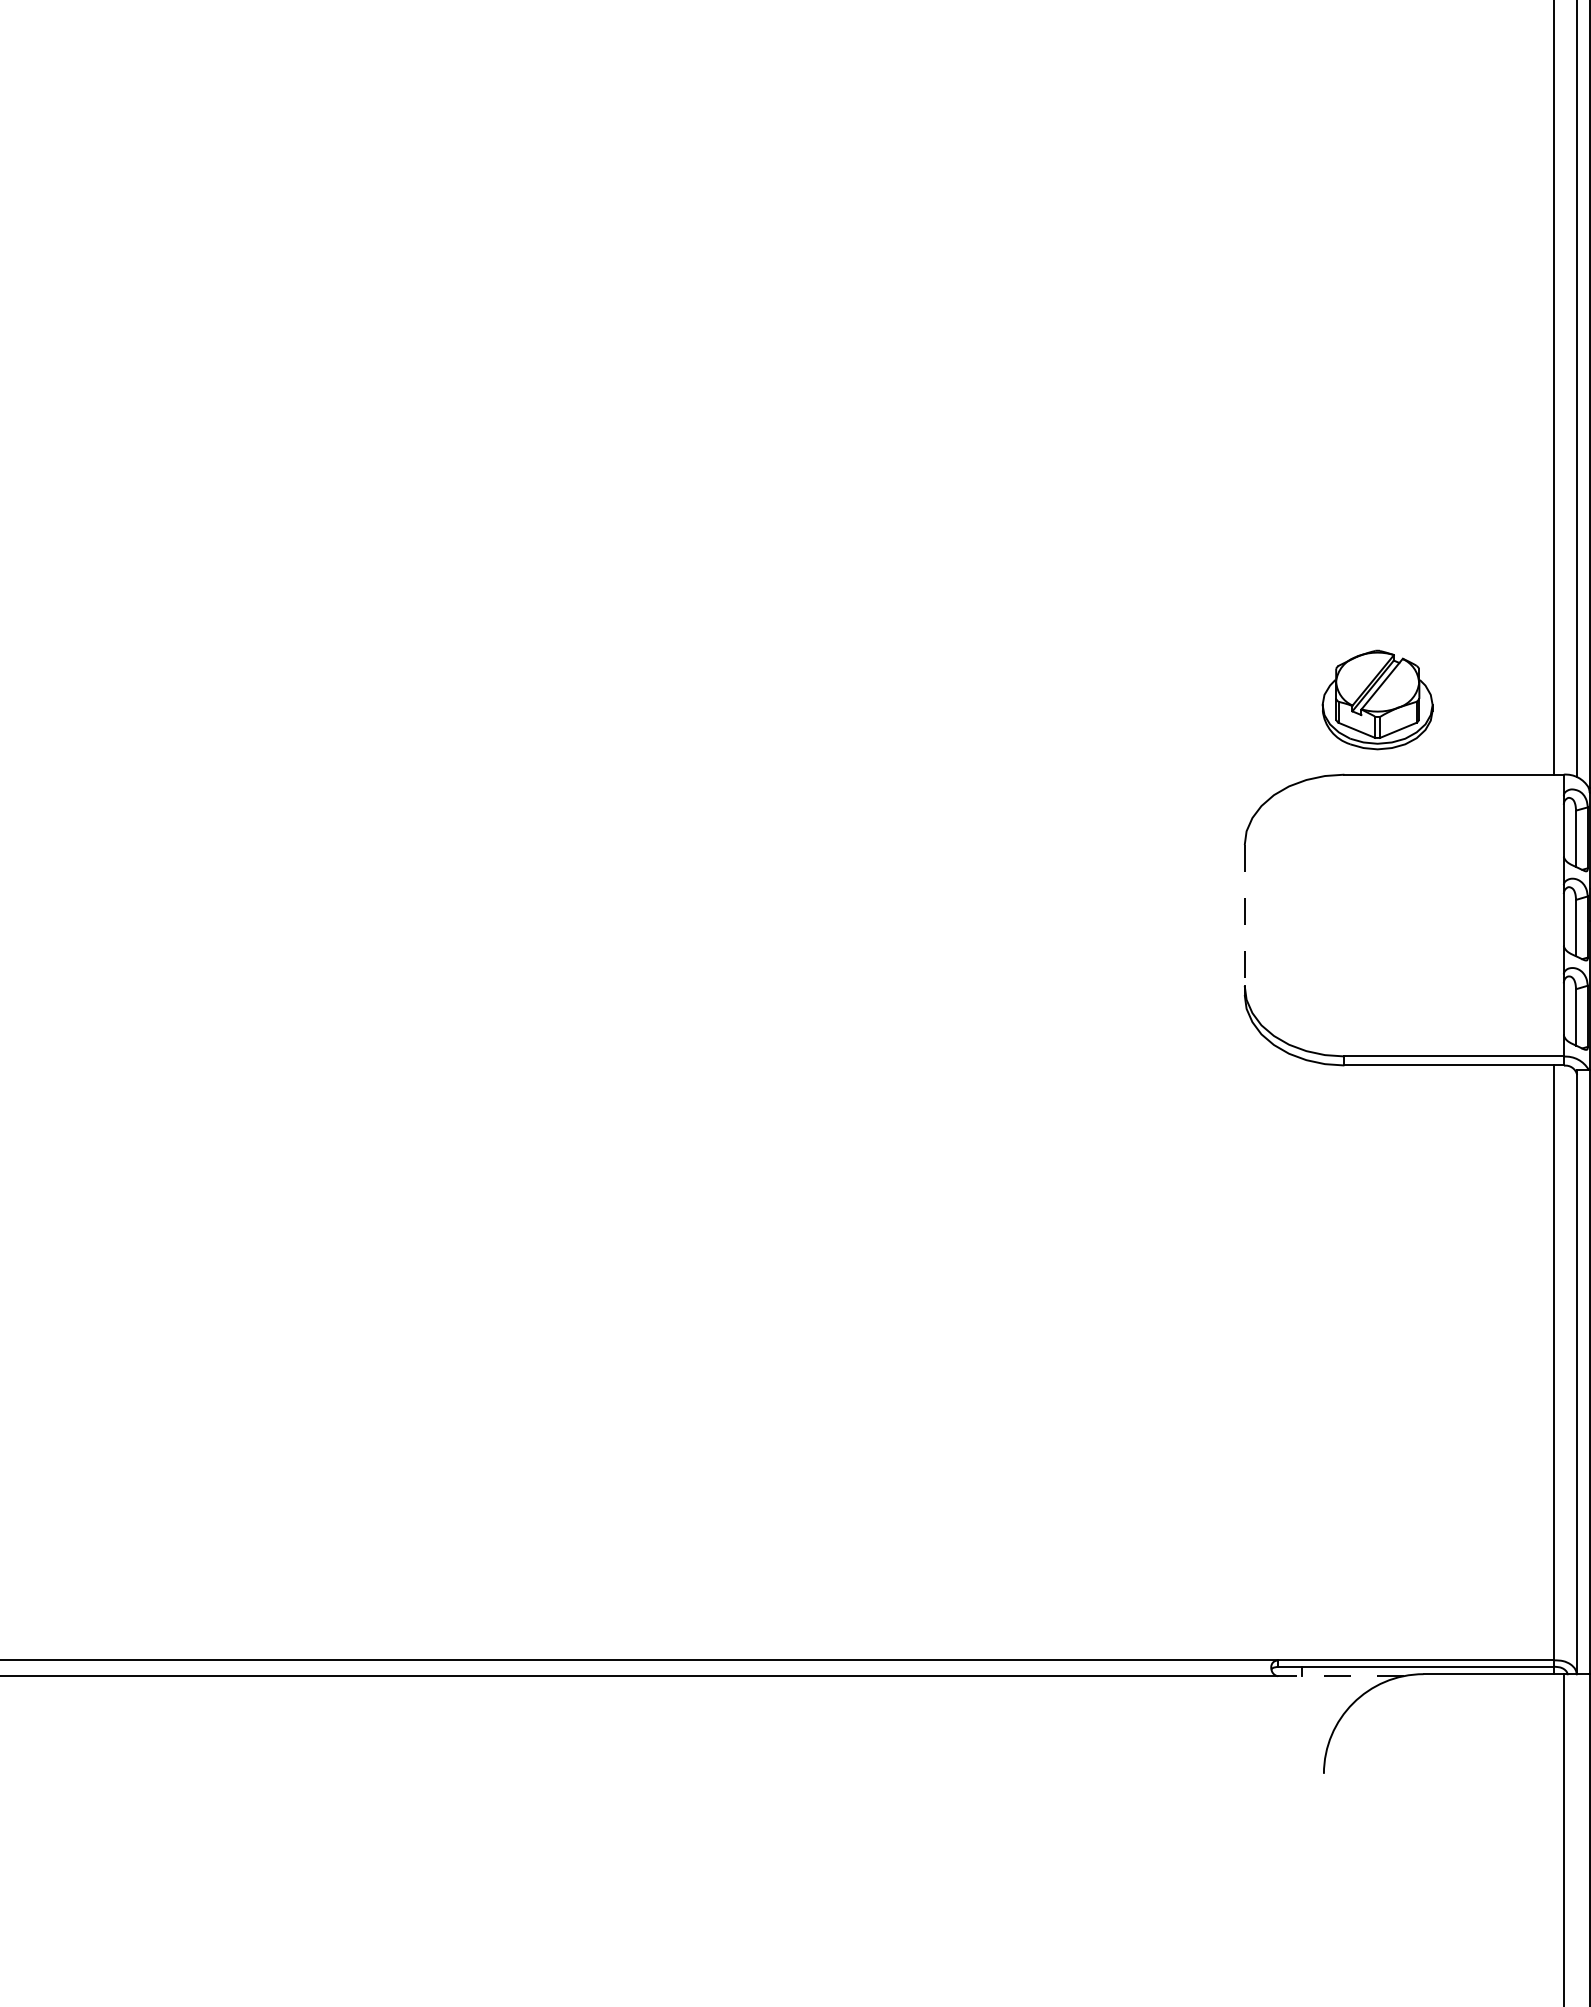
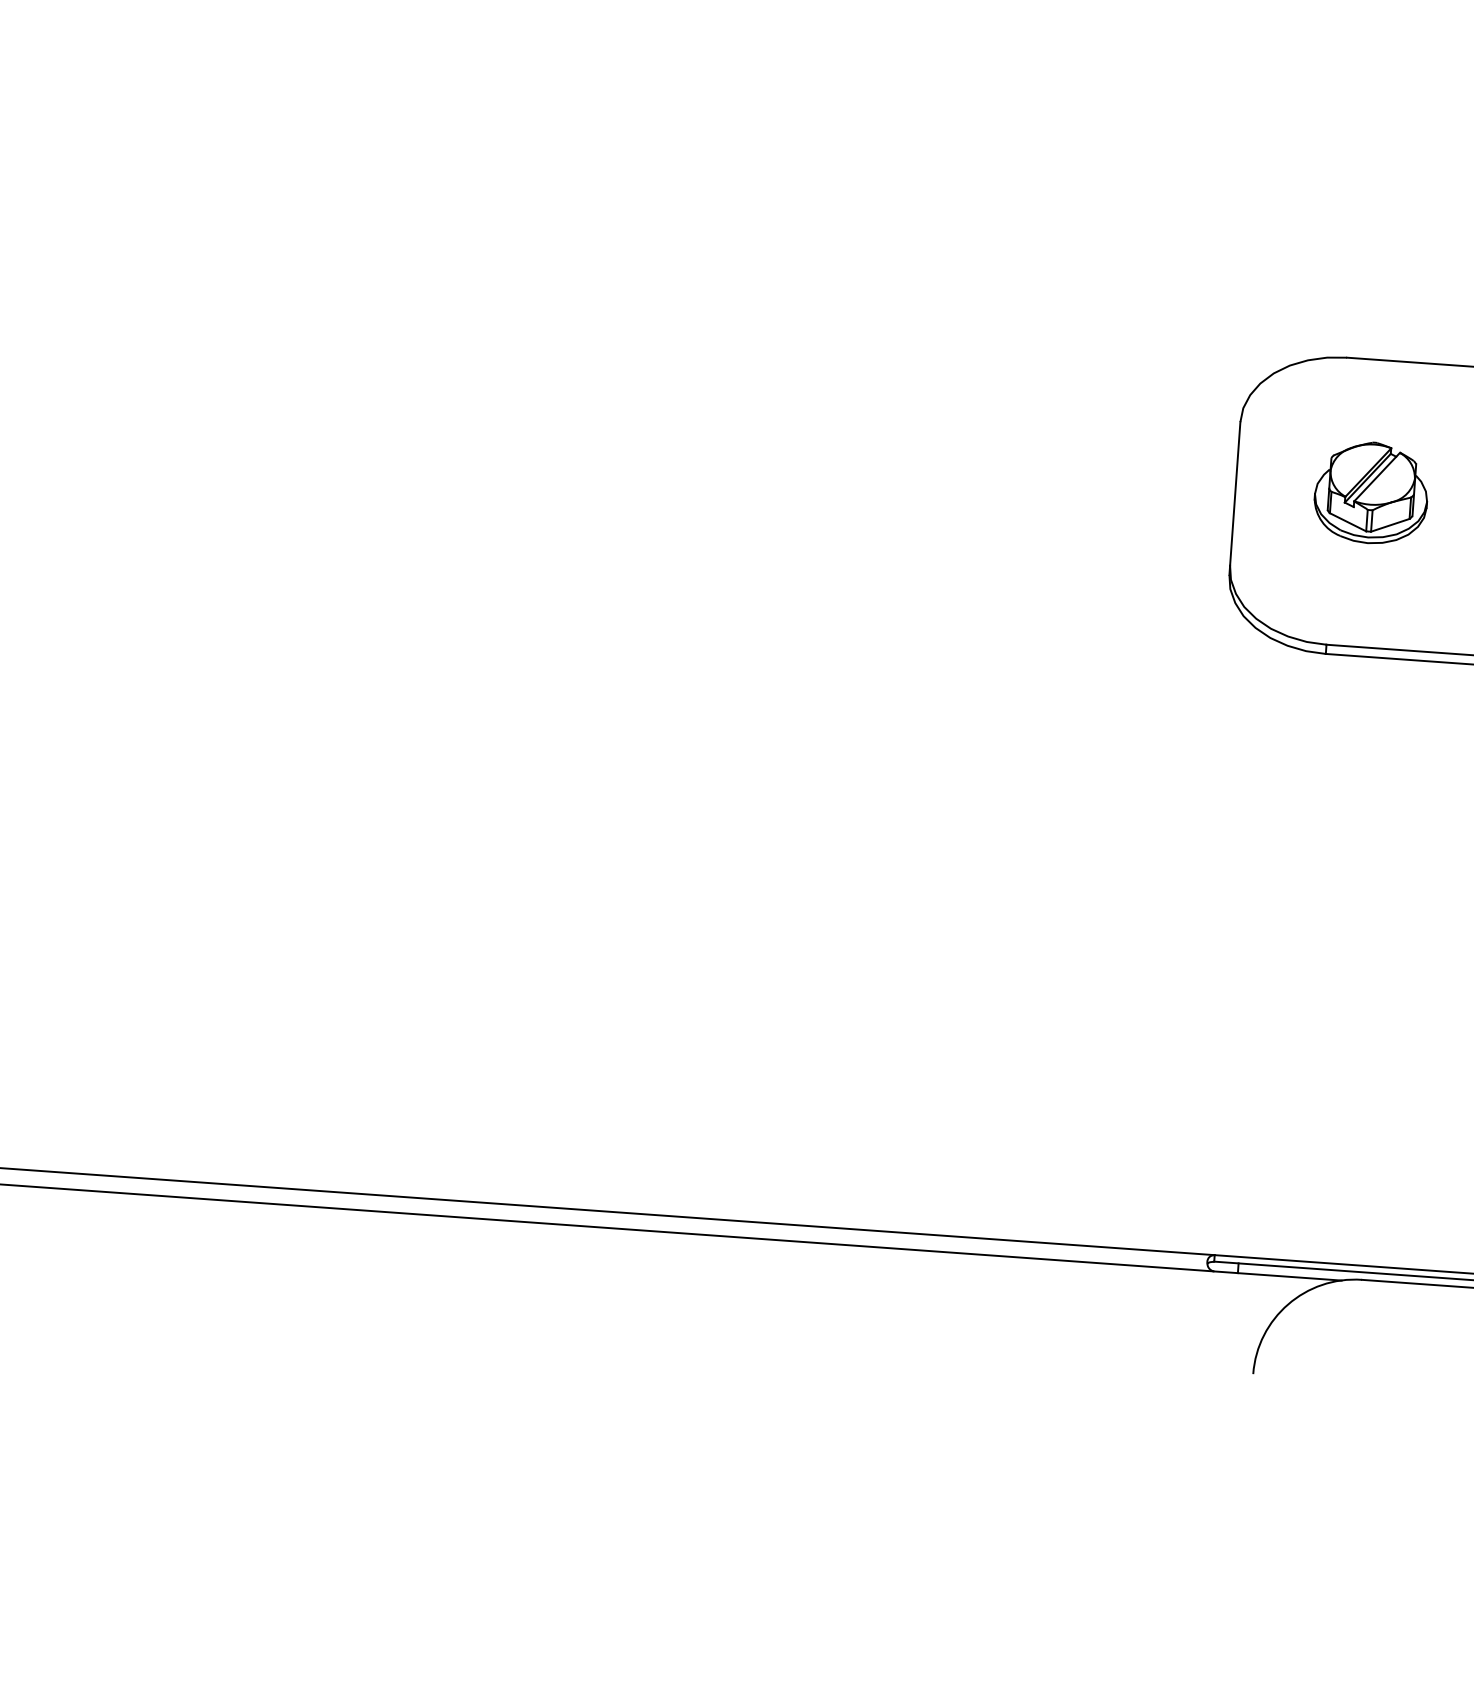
part: (1377, 699) -> (1371, 492), moved
line: (1244, 916) -> (1234, 494), dashed -> solid
line: (1340, 1676) -> (1277, 1276), dashed -> solid

